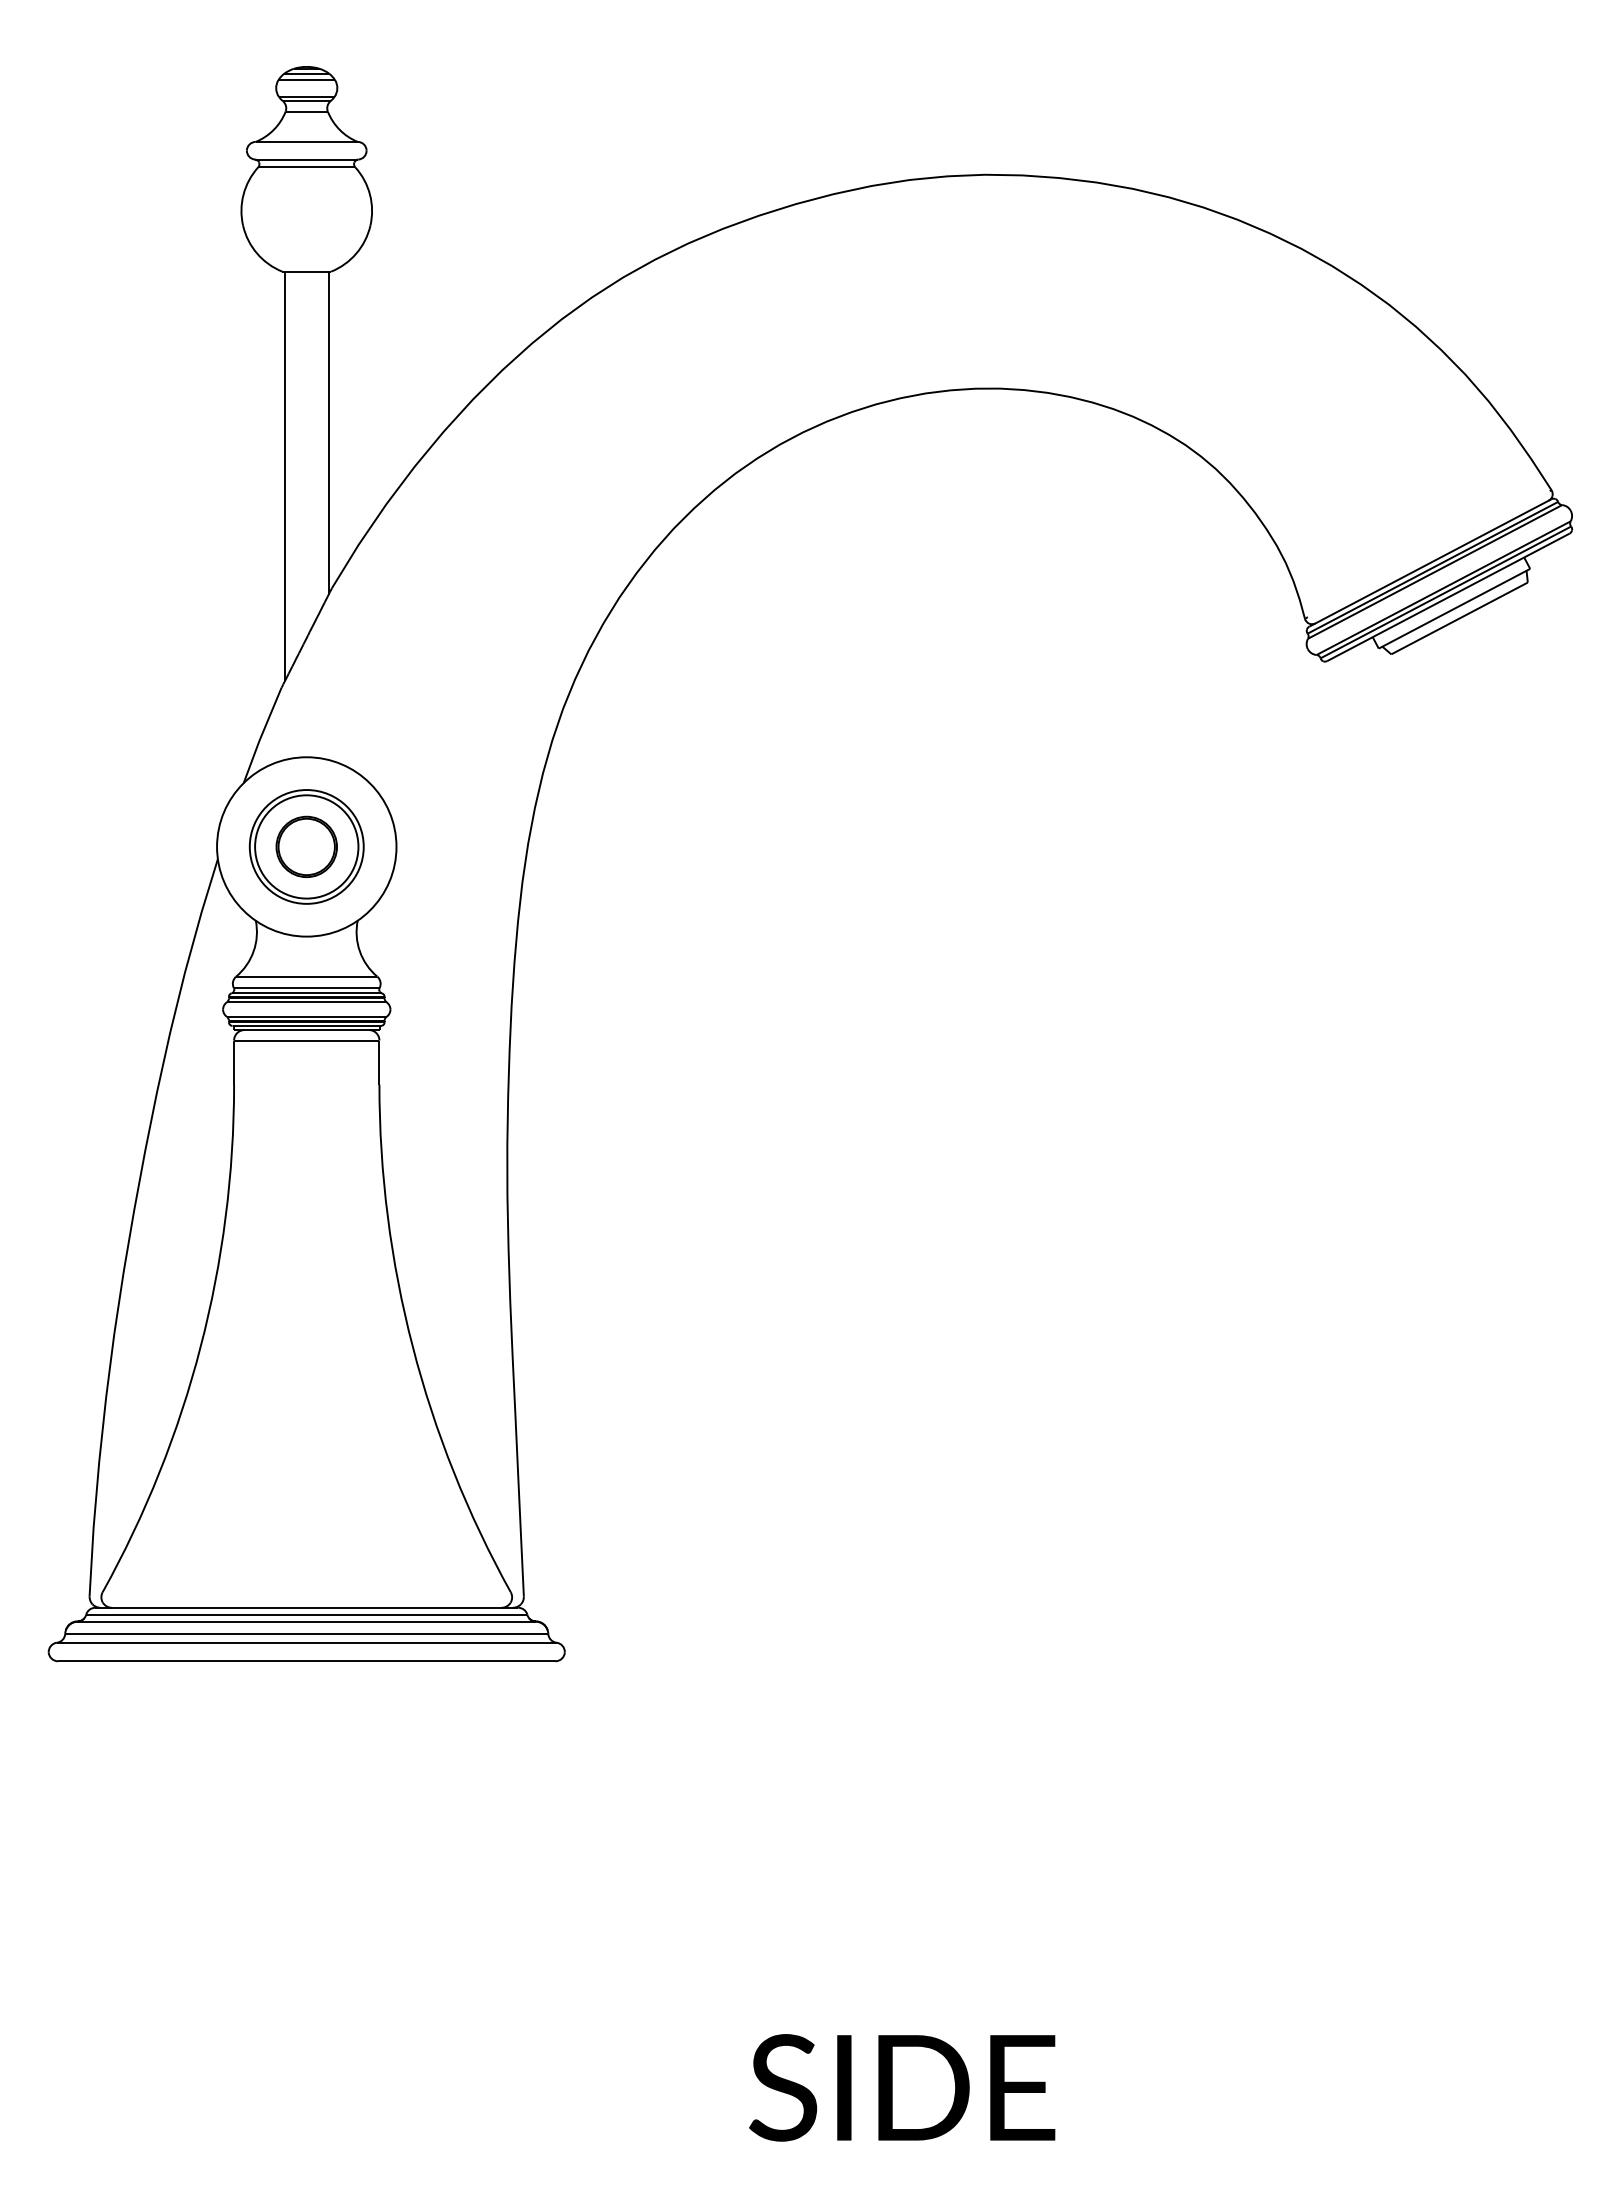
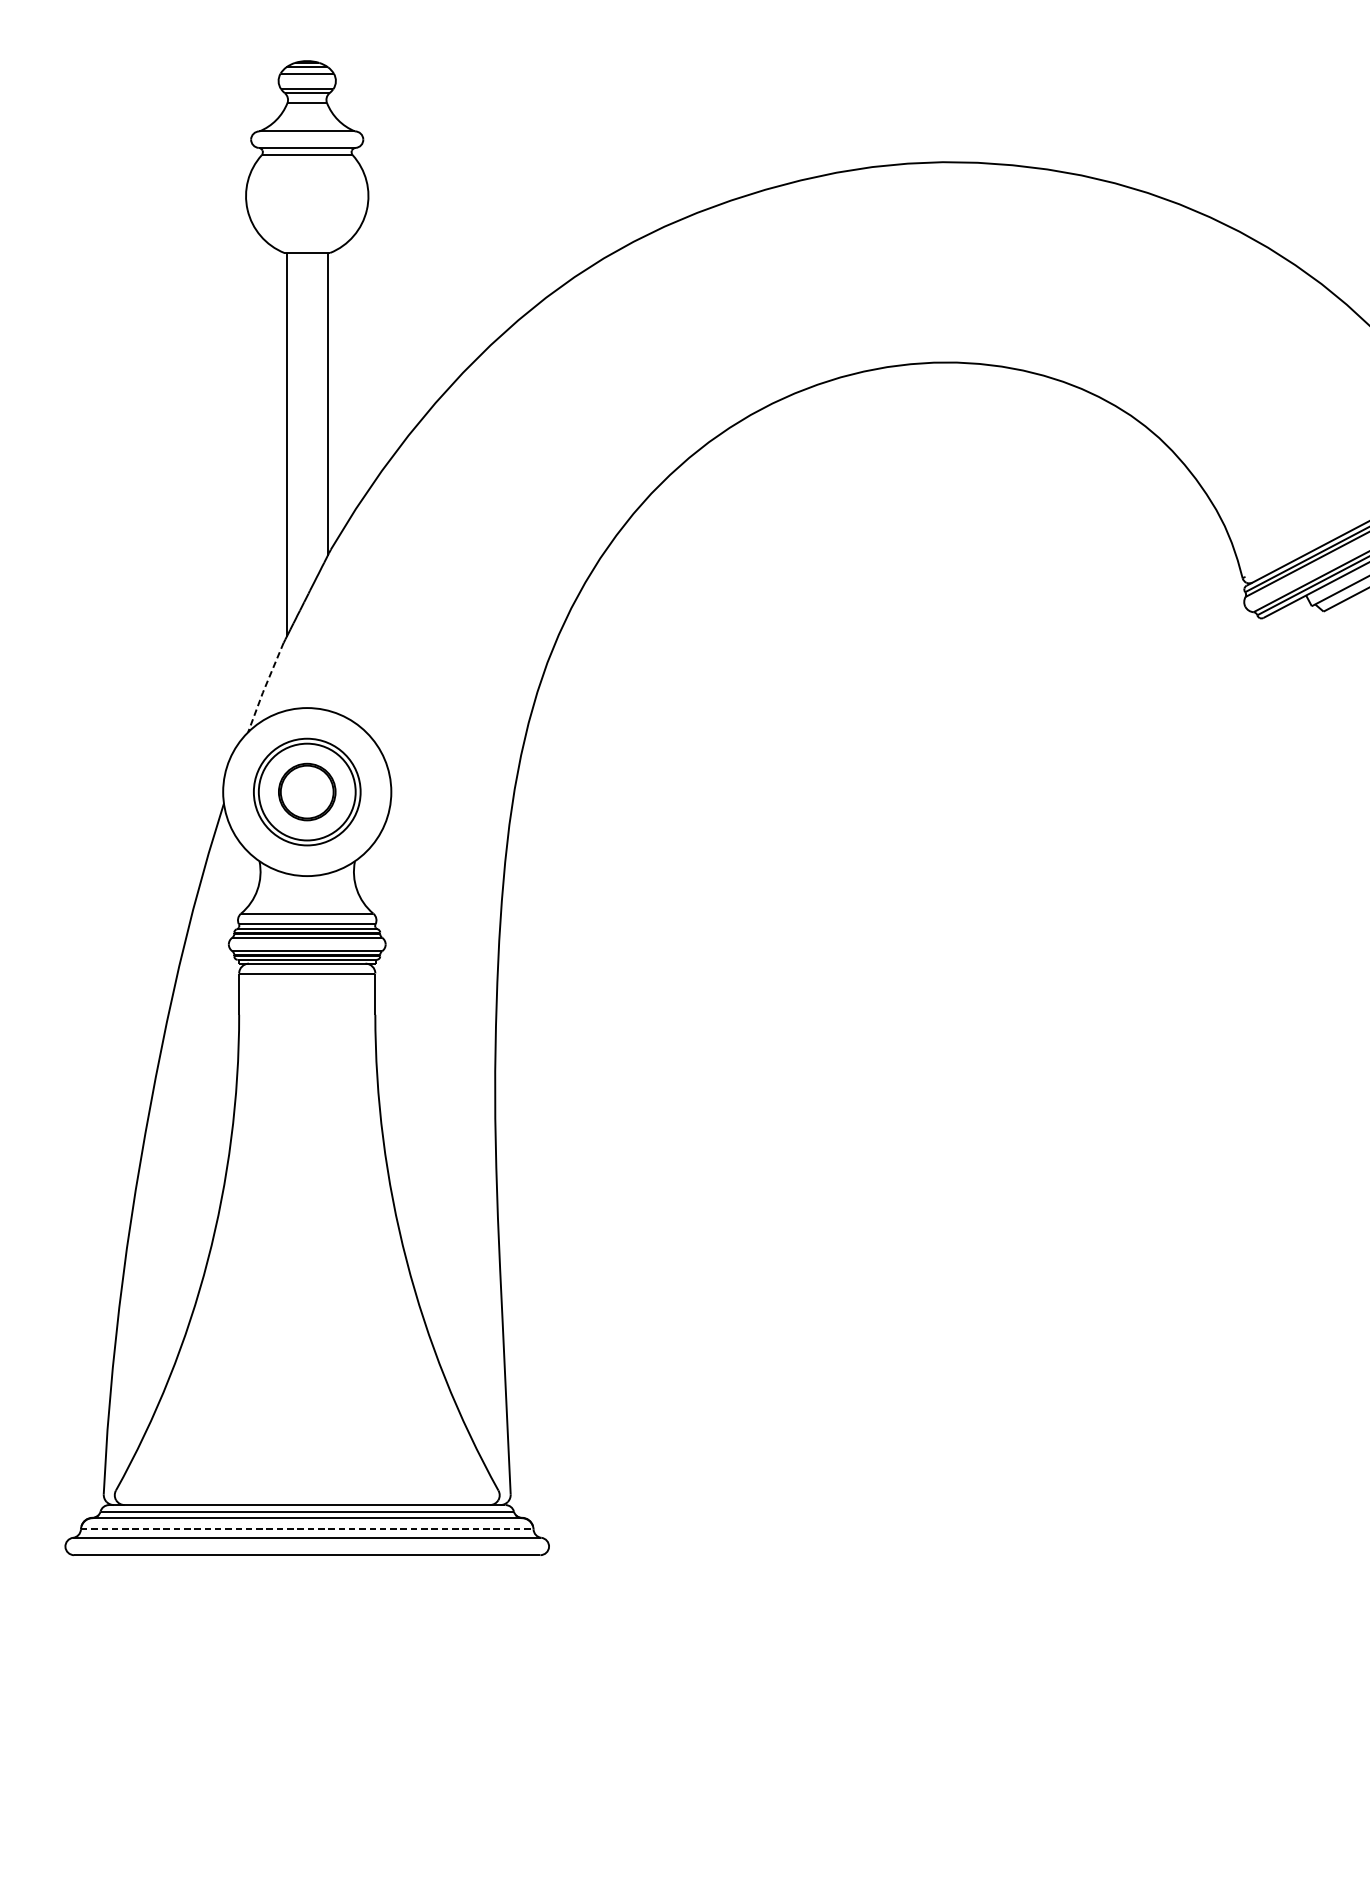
line: (261, 735) -> (264, 687), solid -> dashed
line: (306, 1633) -> (307, 1529), solid -> dashed

